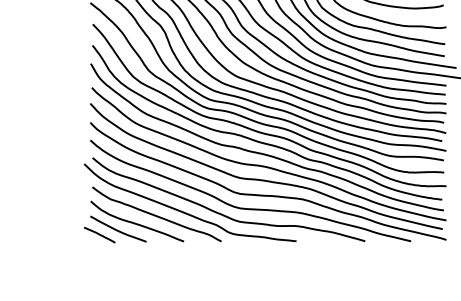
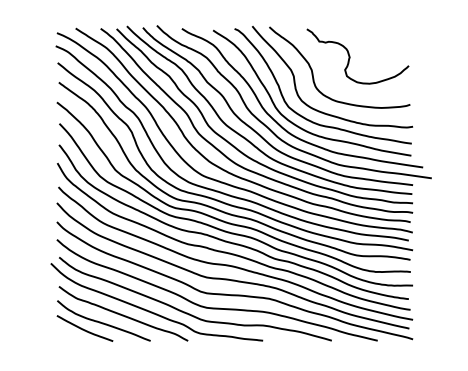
line: (99, 235) -> (66, 334), removed

